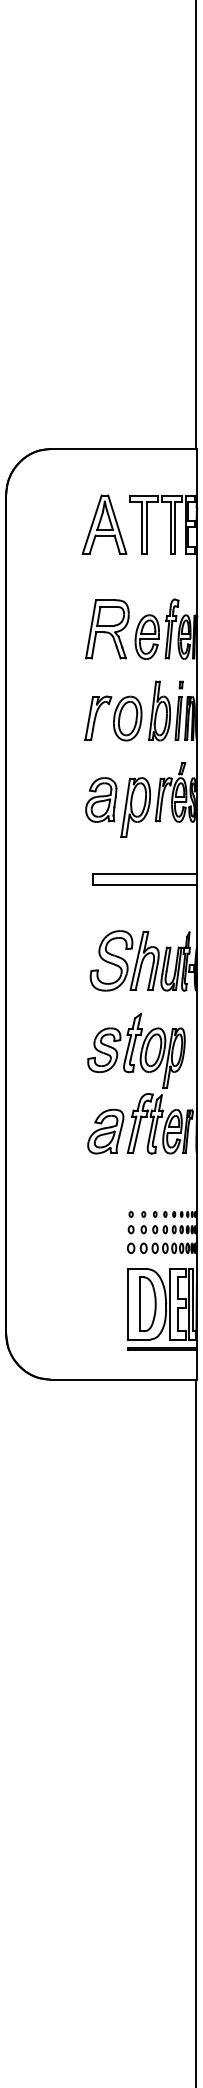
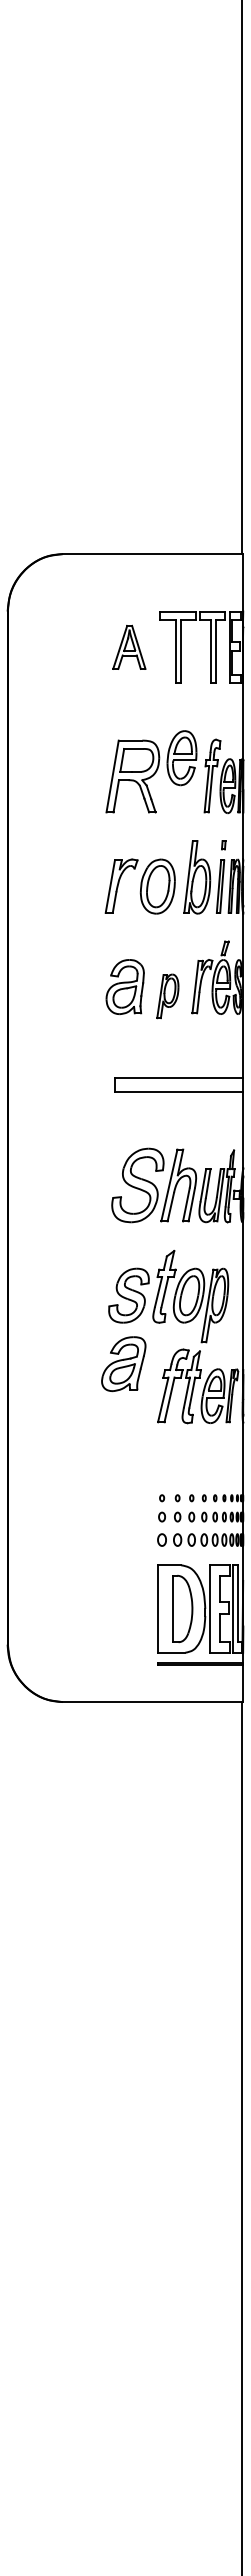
part: (104, 524) -> (129, 647), size x0.6
part: (146, 637) -> (181, 758), moved
part: (135, 807) -> (167, 996), size x0.6
part: (105, 1131) -> (123, 1364), moved

